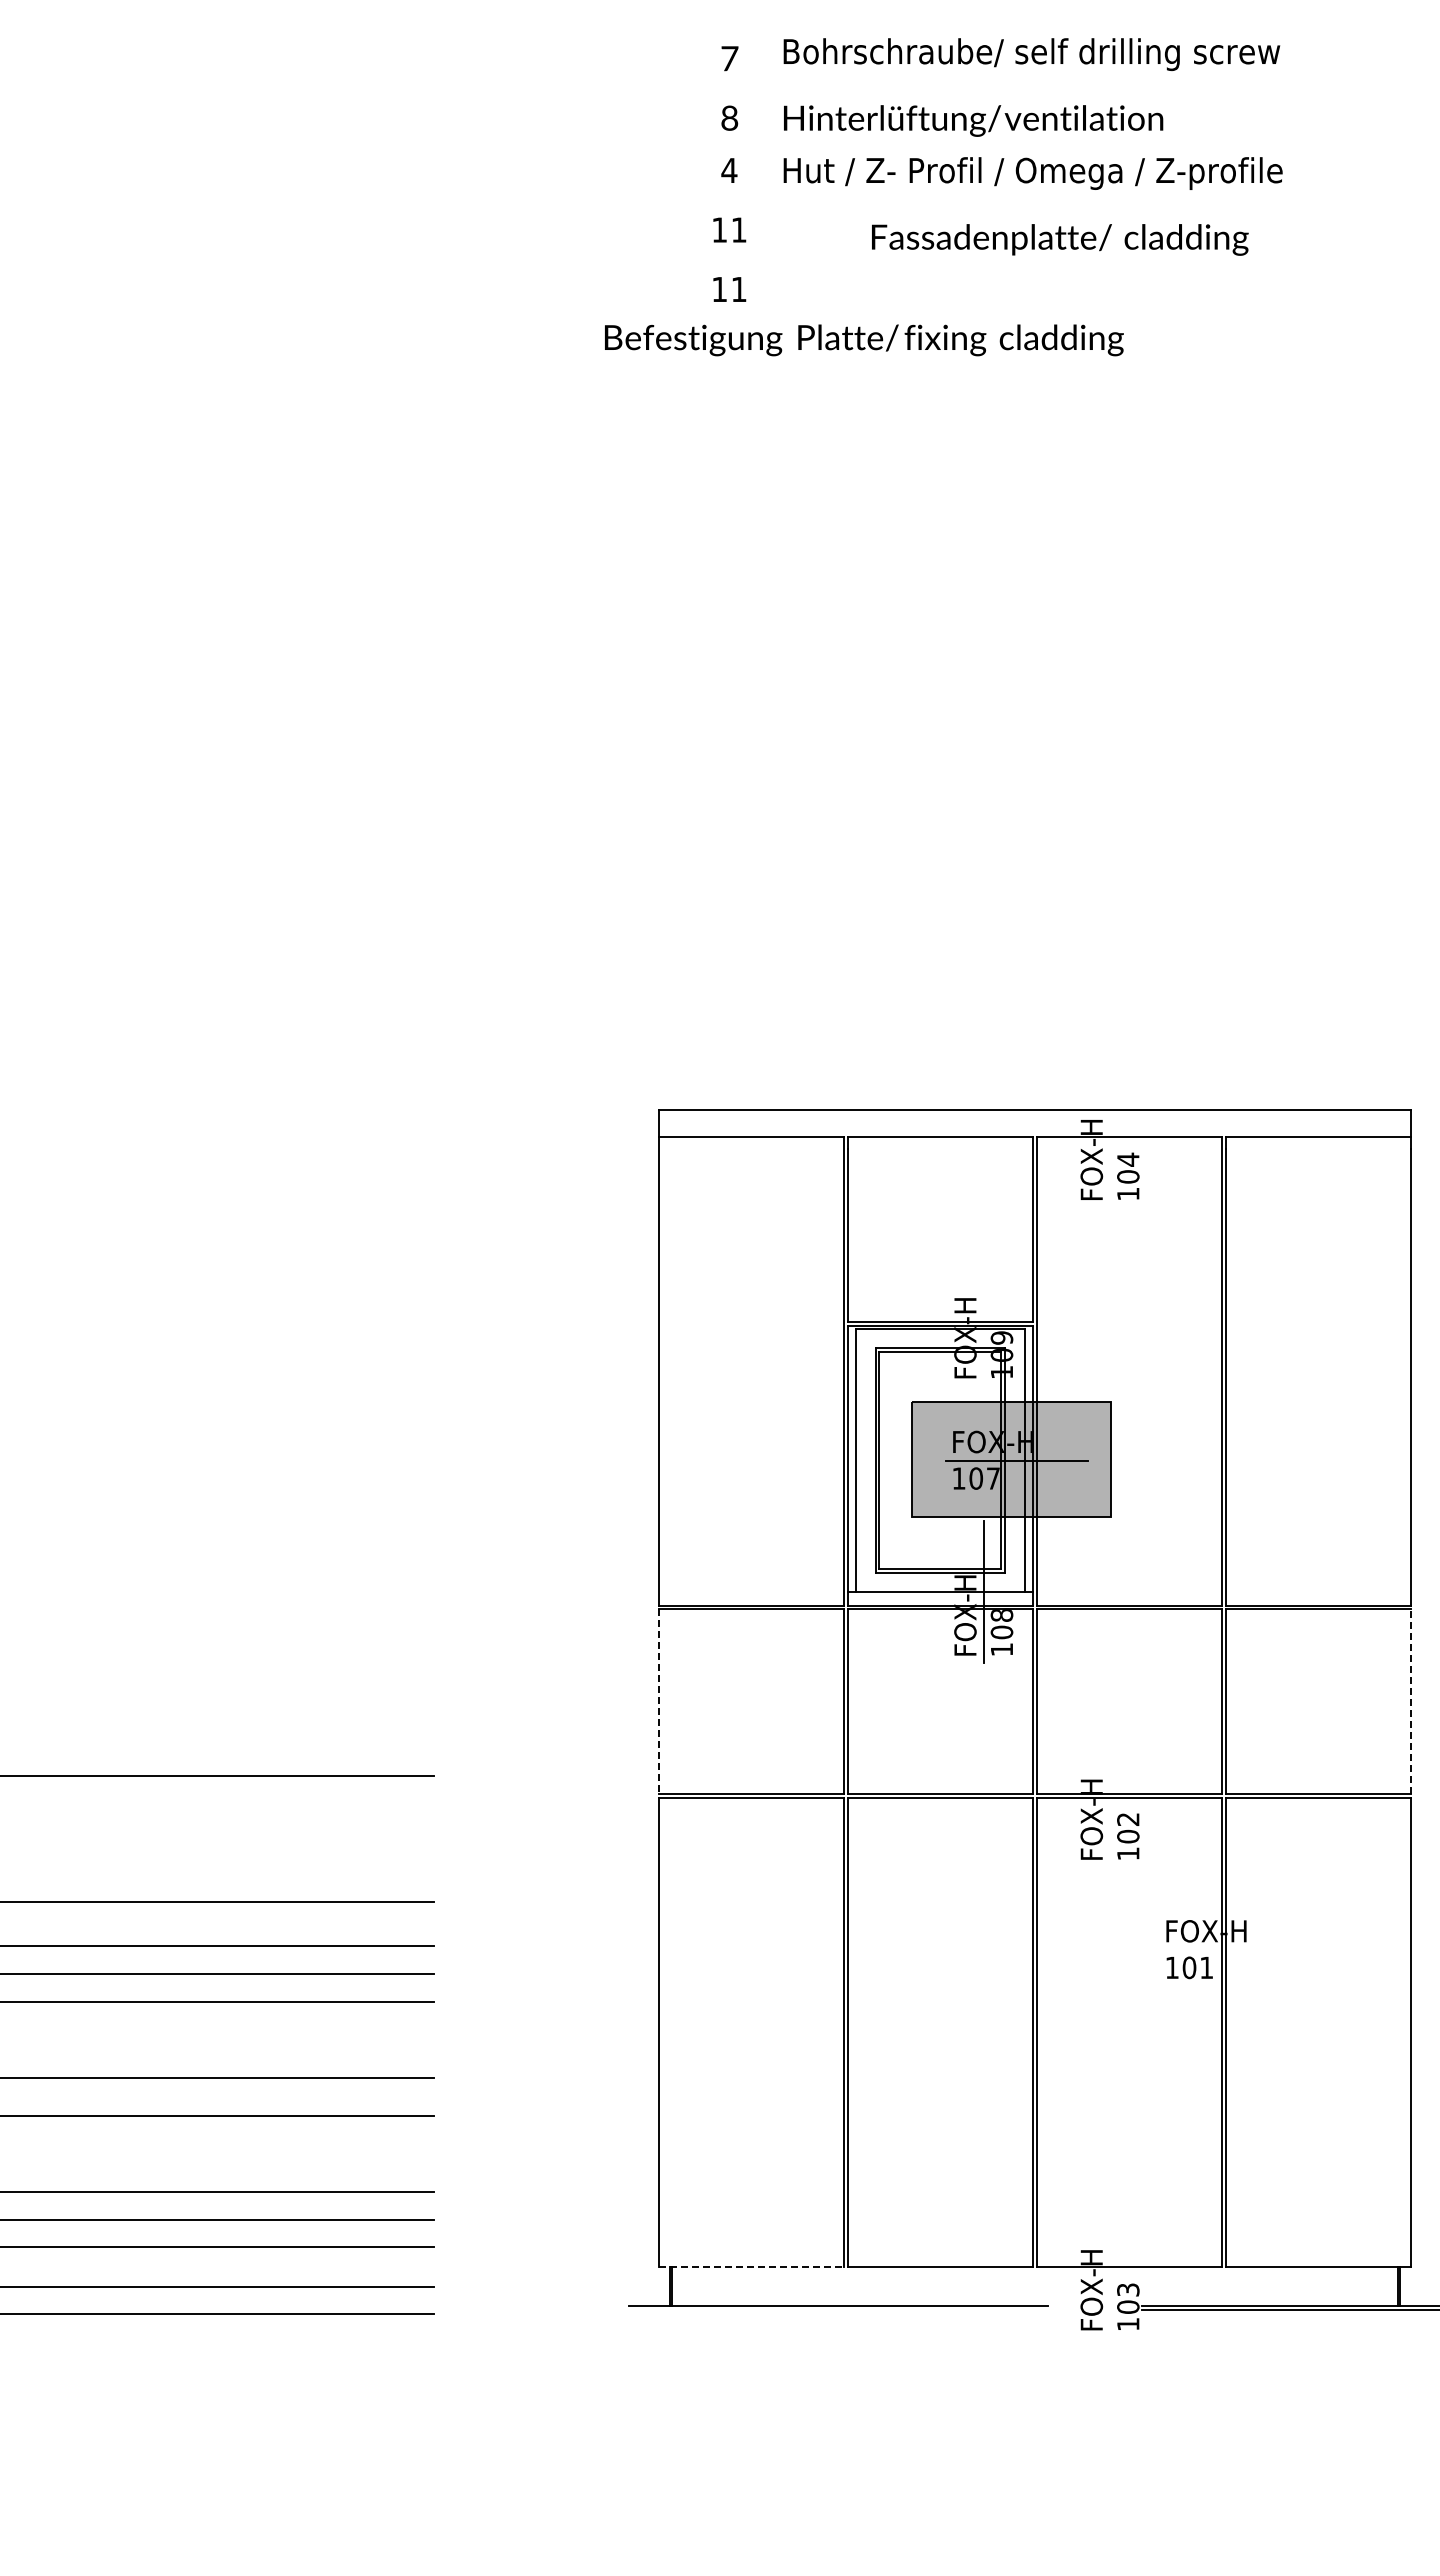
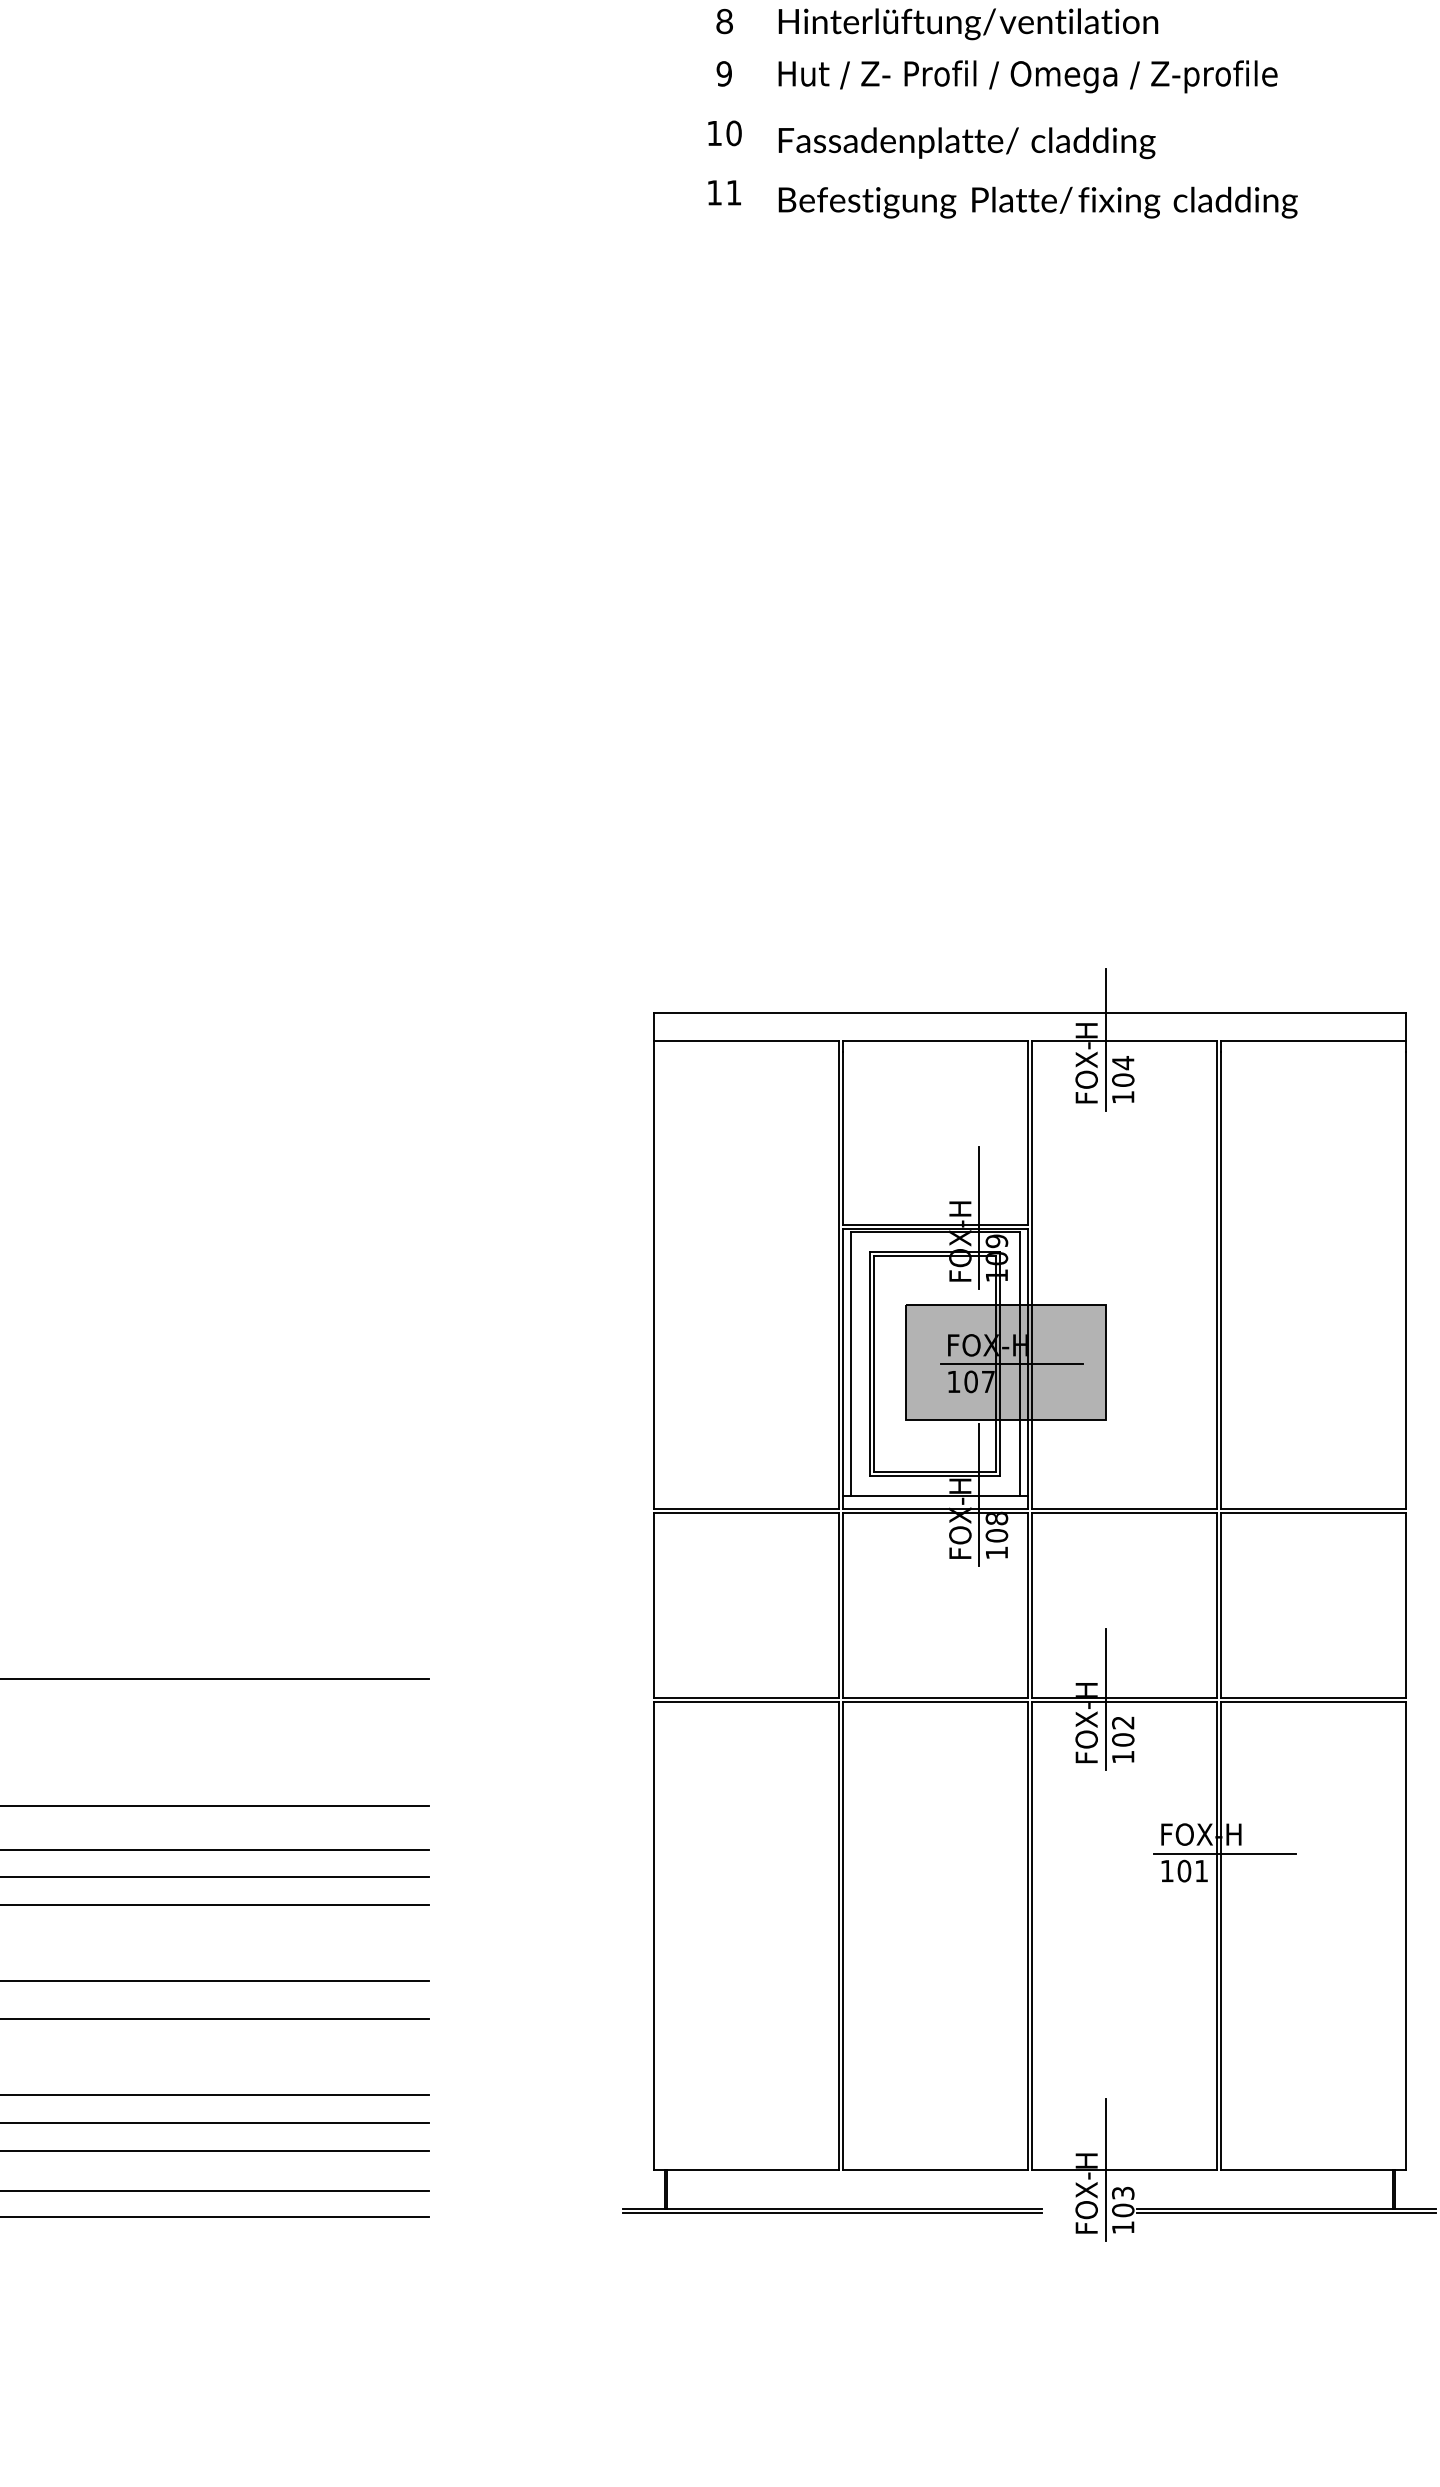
text: (729, 170) -> (724, 73), 4 -> 9
text: (738, 229) -> (733, 132), 11 -> 10
text: (1060, 239) -> (967, 142), moved
text: (864, 340) -> (1038, 202), moved
line: (1110, 1136) -> (1105, 1039), added
line: (984, 1314) -> (979, 1217), added
line: (1410, 1701) -> (1405, 1604), dashed -> solid
line: (659, 1702) -> (654, 1605), dashed -> solid
line: (1110, 1795) -> (1105, 1698), added
line: (1229, 1950) -> (1224, 1853), added
line: (752, 2266) -> (747, 2169), dashed -> solid
line: (1110, 2266) -> (1105, 2169), added
line: (837, 2309) -> (832, 2212), added

